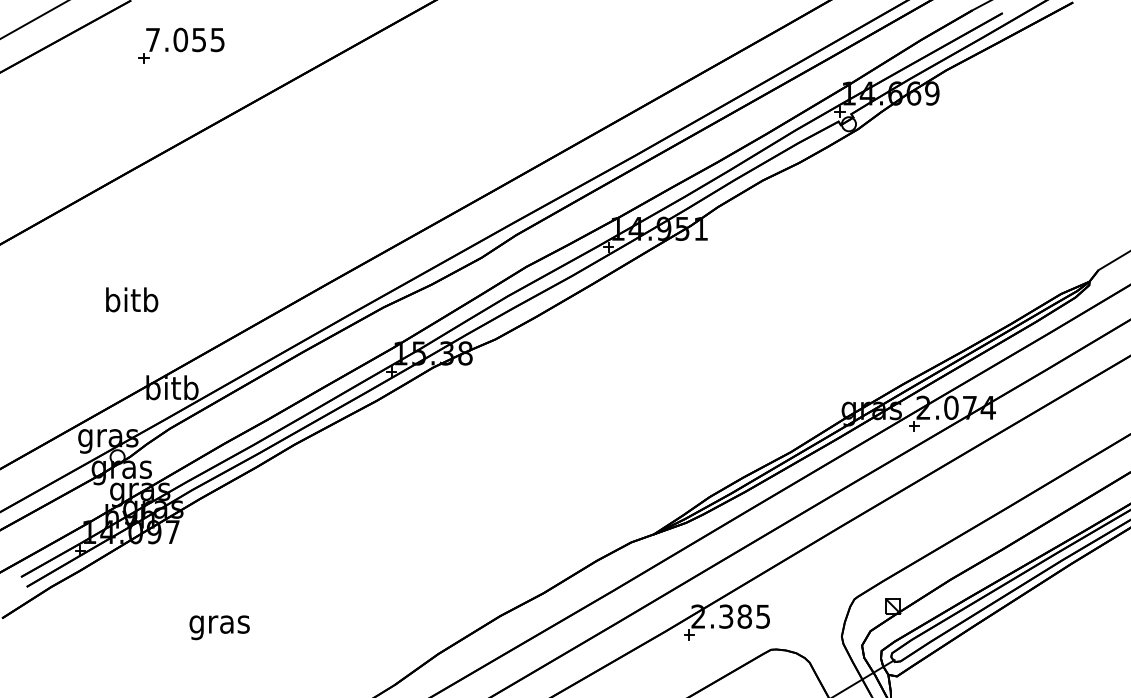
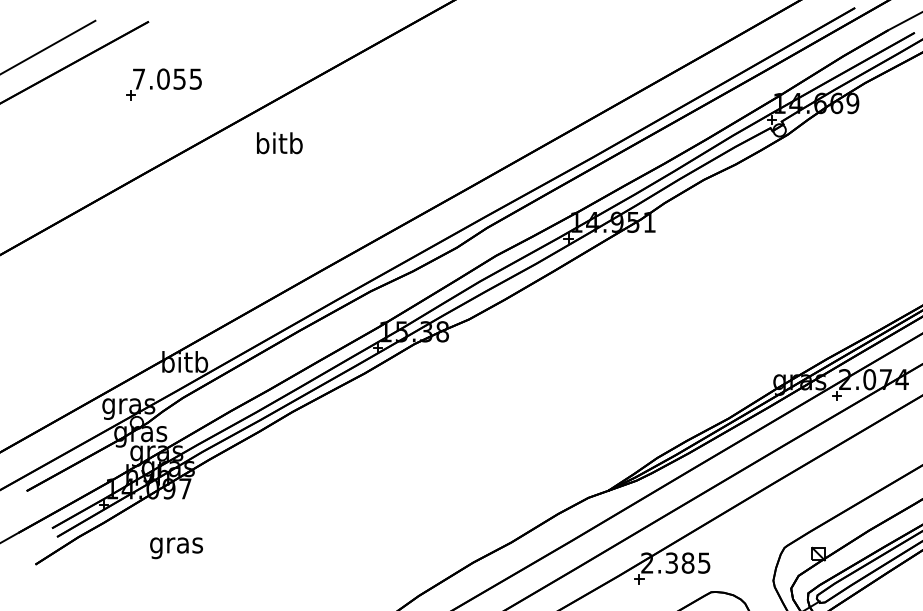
part: (181, 45) -> (164, 84), moved
text: (132, 299) -> (280, 142), moved
text: (219, 627) -> (176, 548), moved

